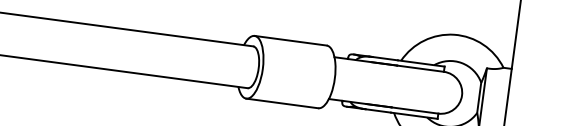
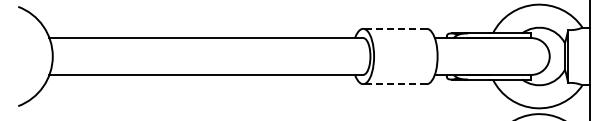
line: (290, 40) -> (394, 28), solid -> dashed
line: (281, 103) -> (394, 84), solid -> dashed

